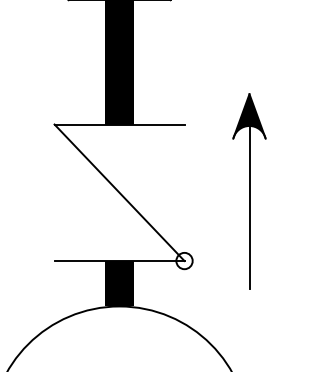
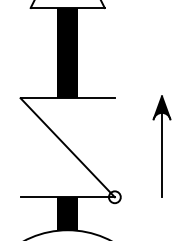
part: (249, 191) -> (162, 146), size x0.71

